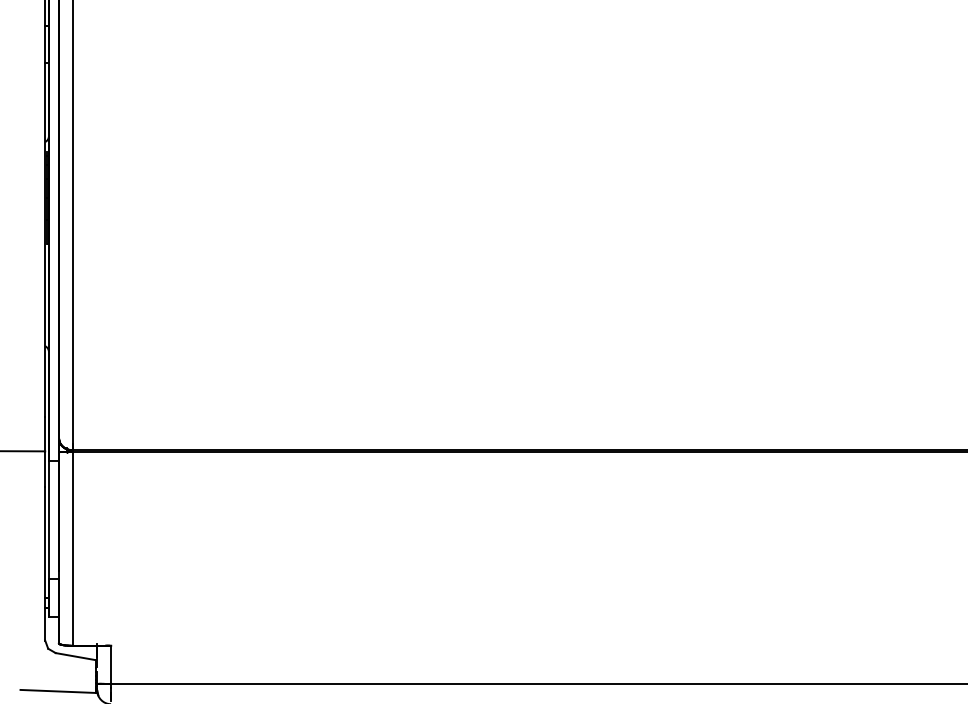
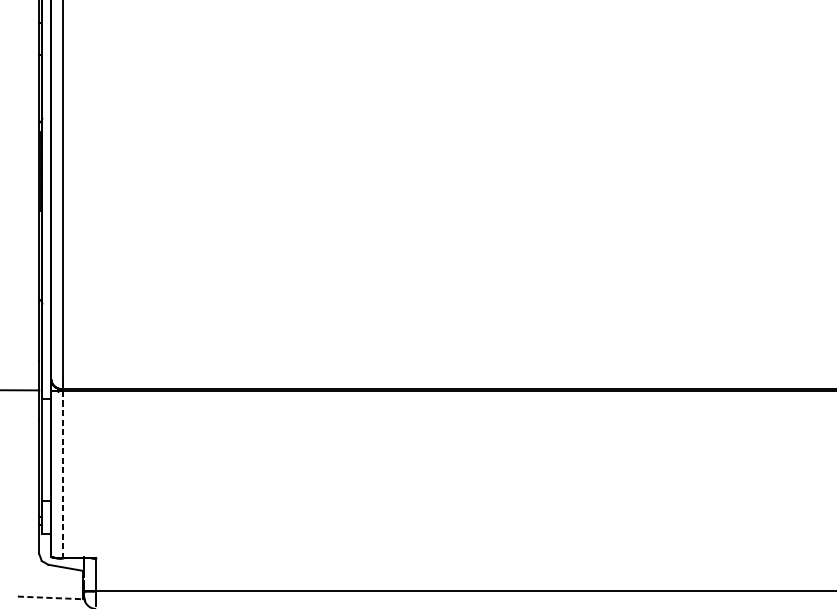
line: (73, 548) -> (63, 474), solid -> dashed
line: (58, 691) -> (50, 597), solid -> dashed

